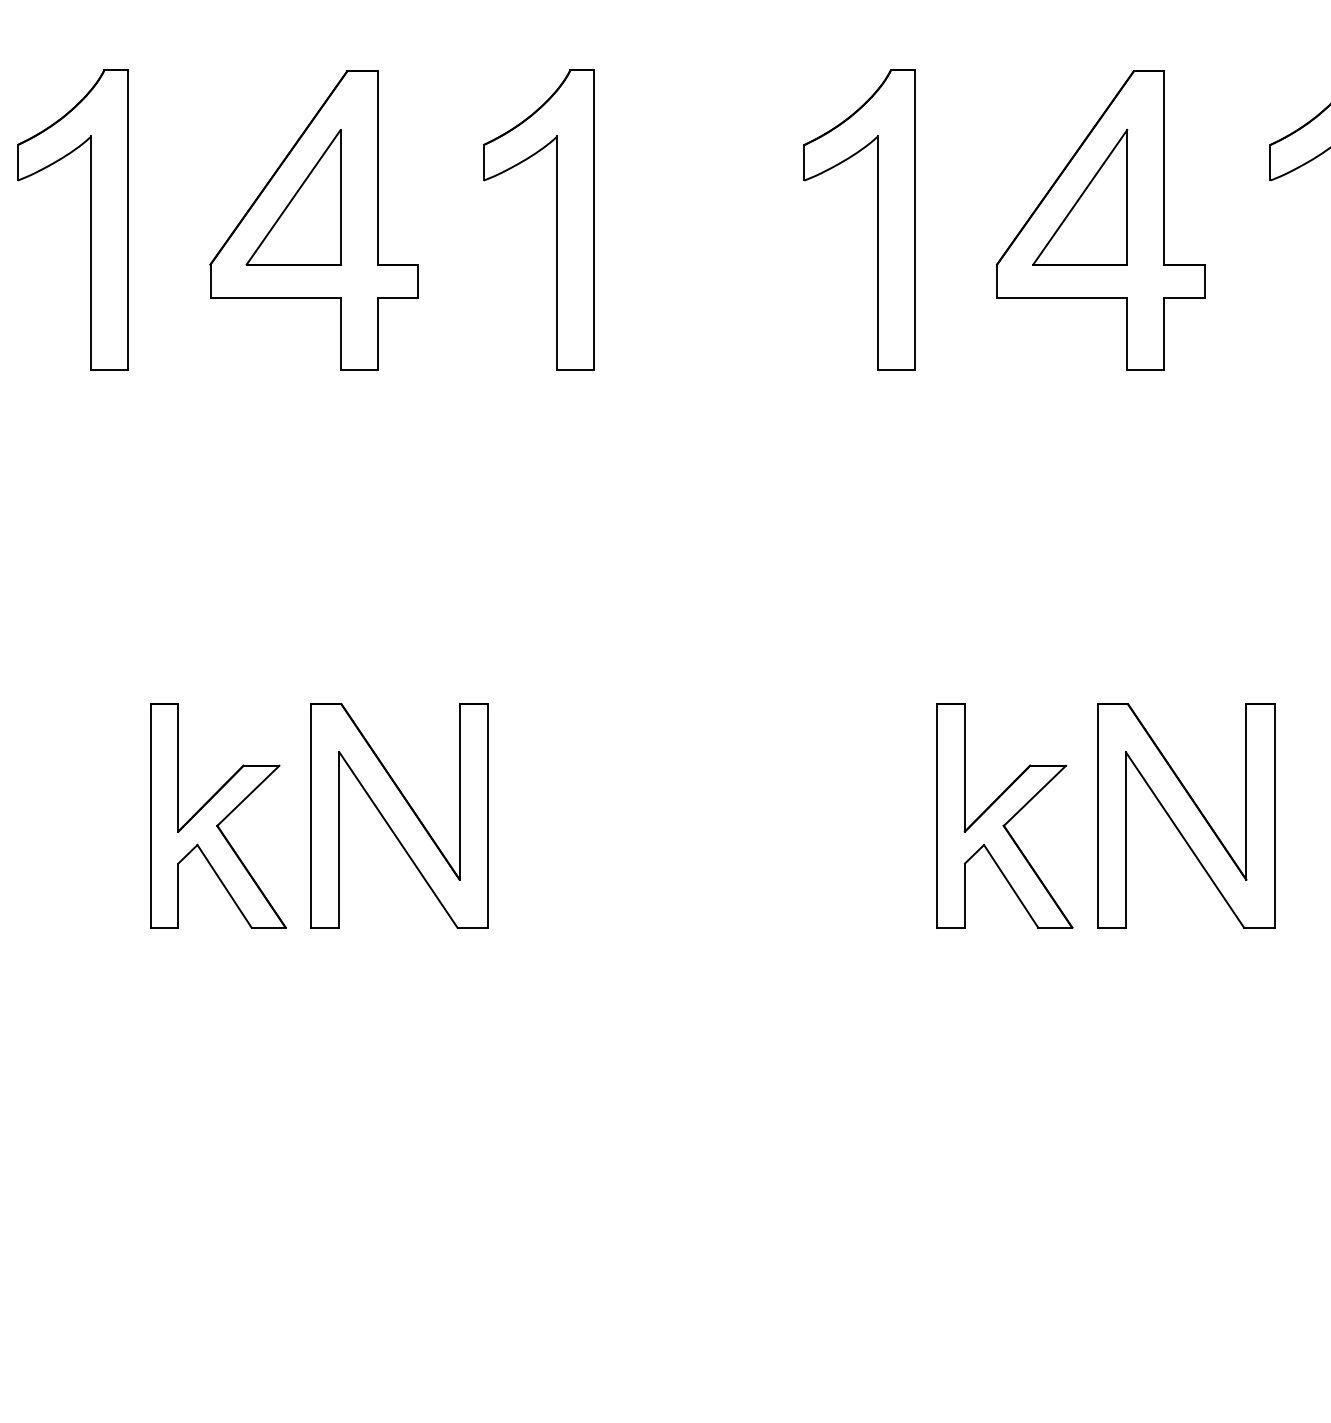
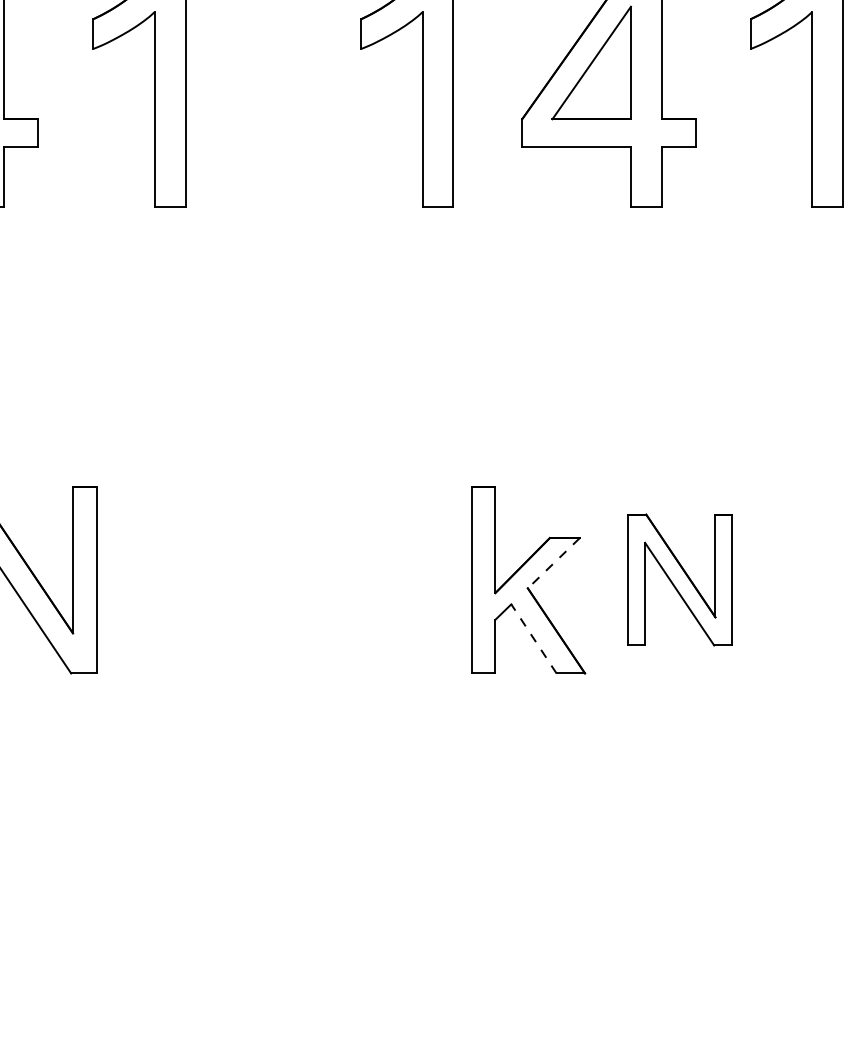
line: (1034, 796) -> (553, 563), solid -> dashed
part: (1186, 815) -> (680, 579), size x0.7
line: (1010, 885) -> (533, 638), solid -> dashed

